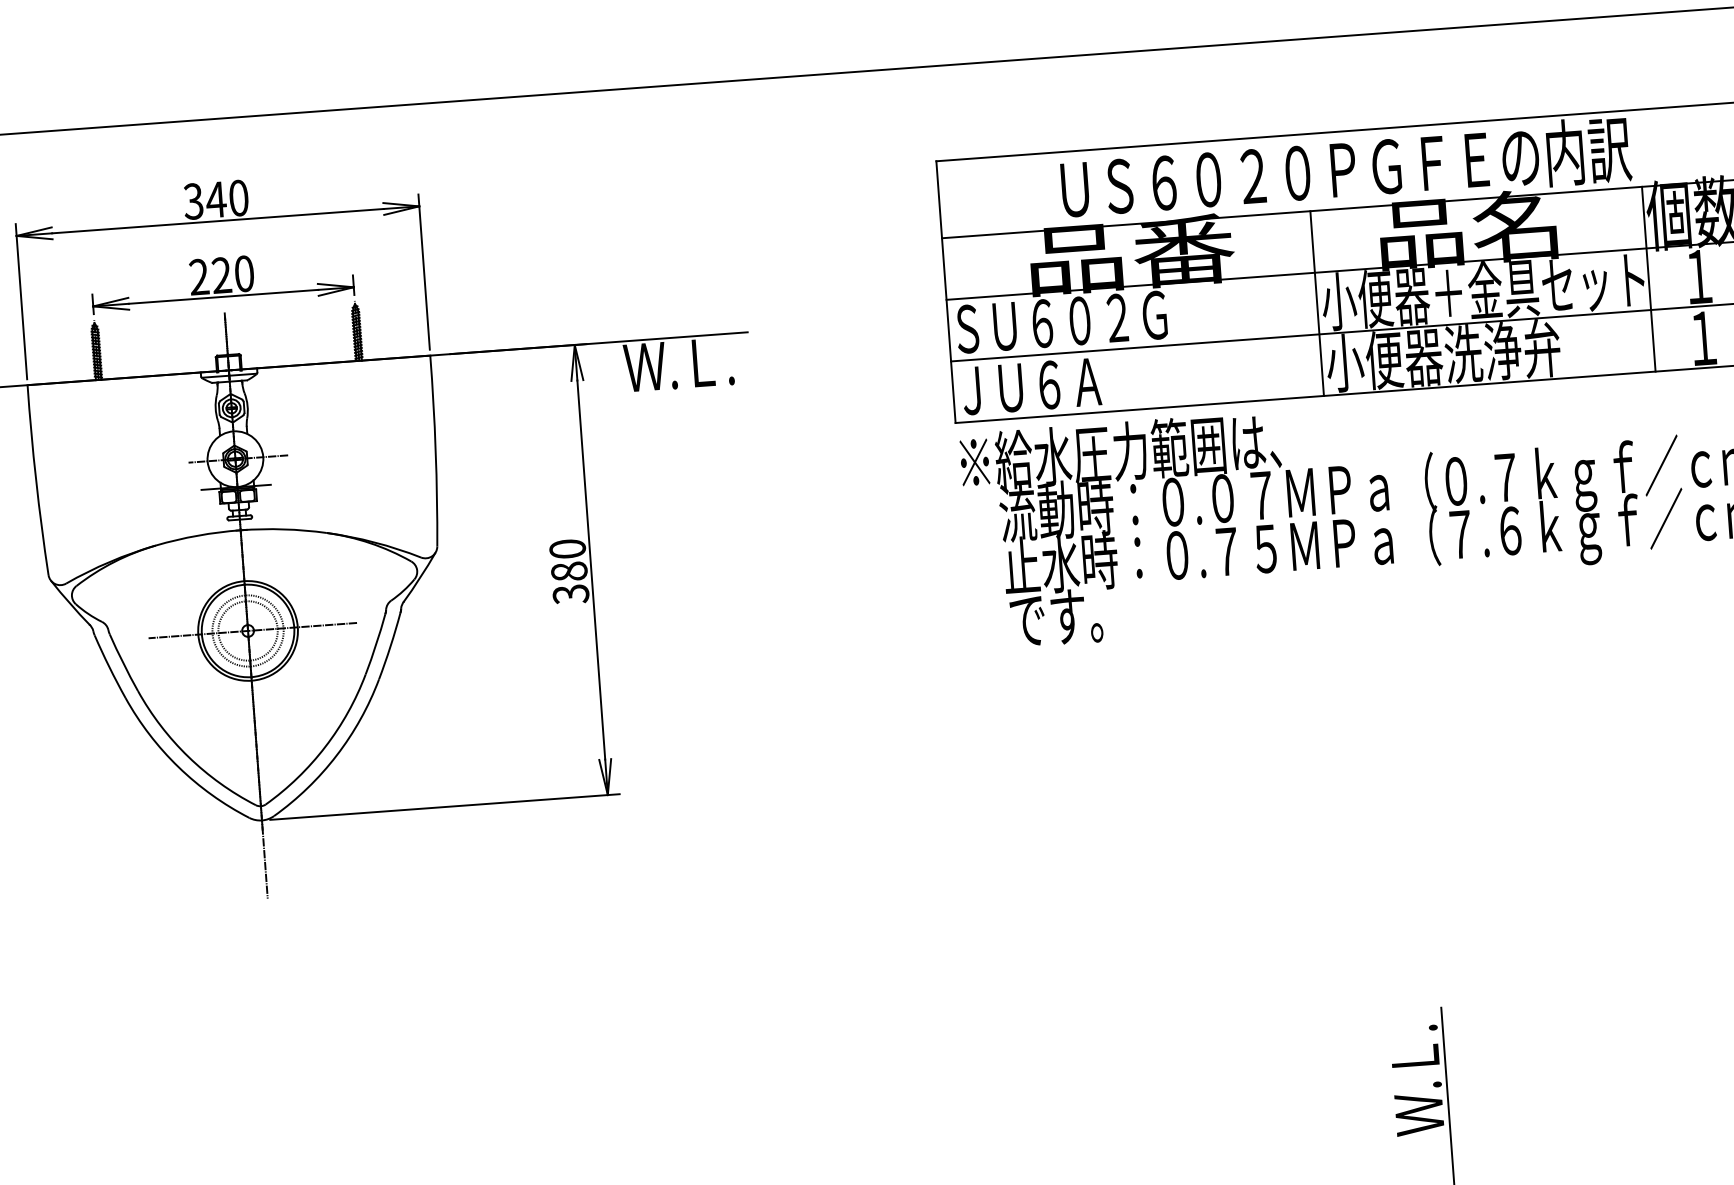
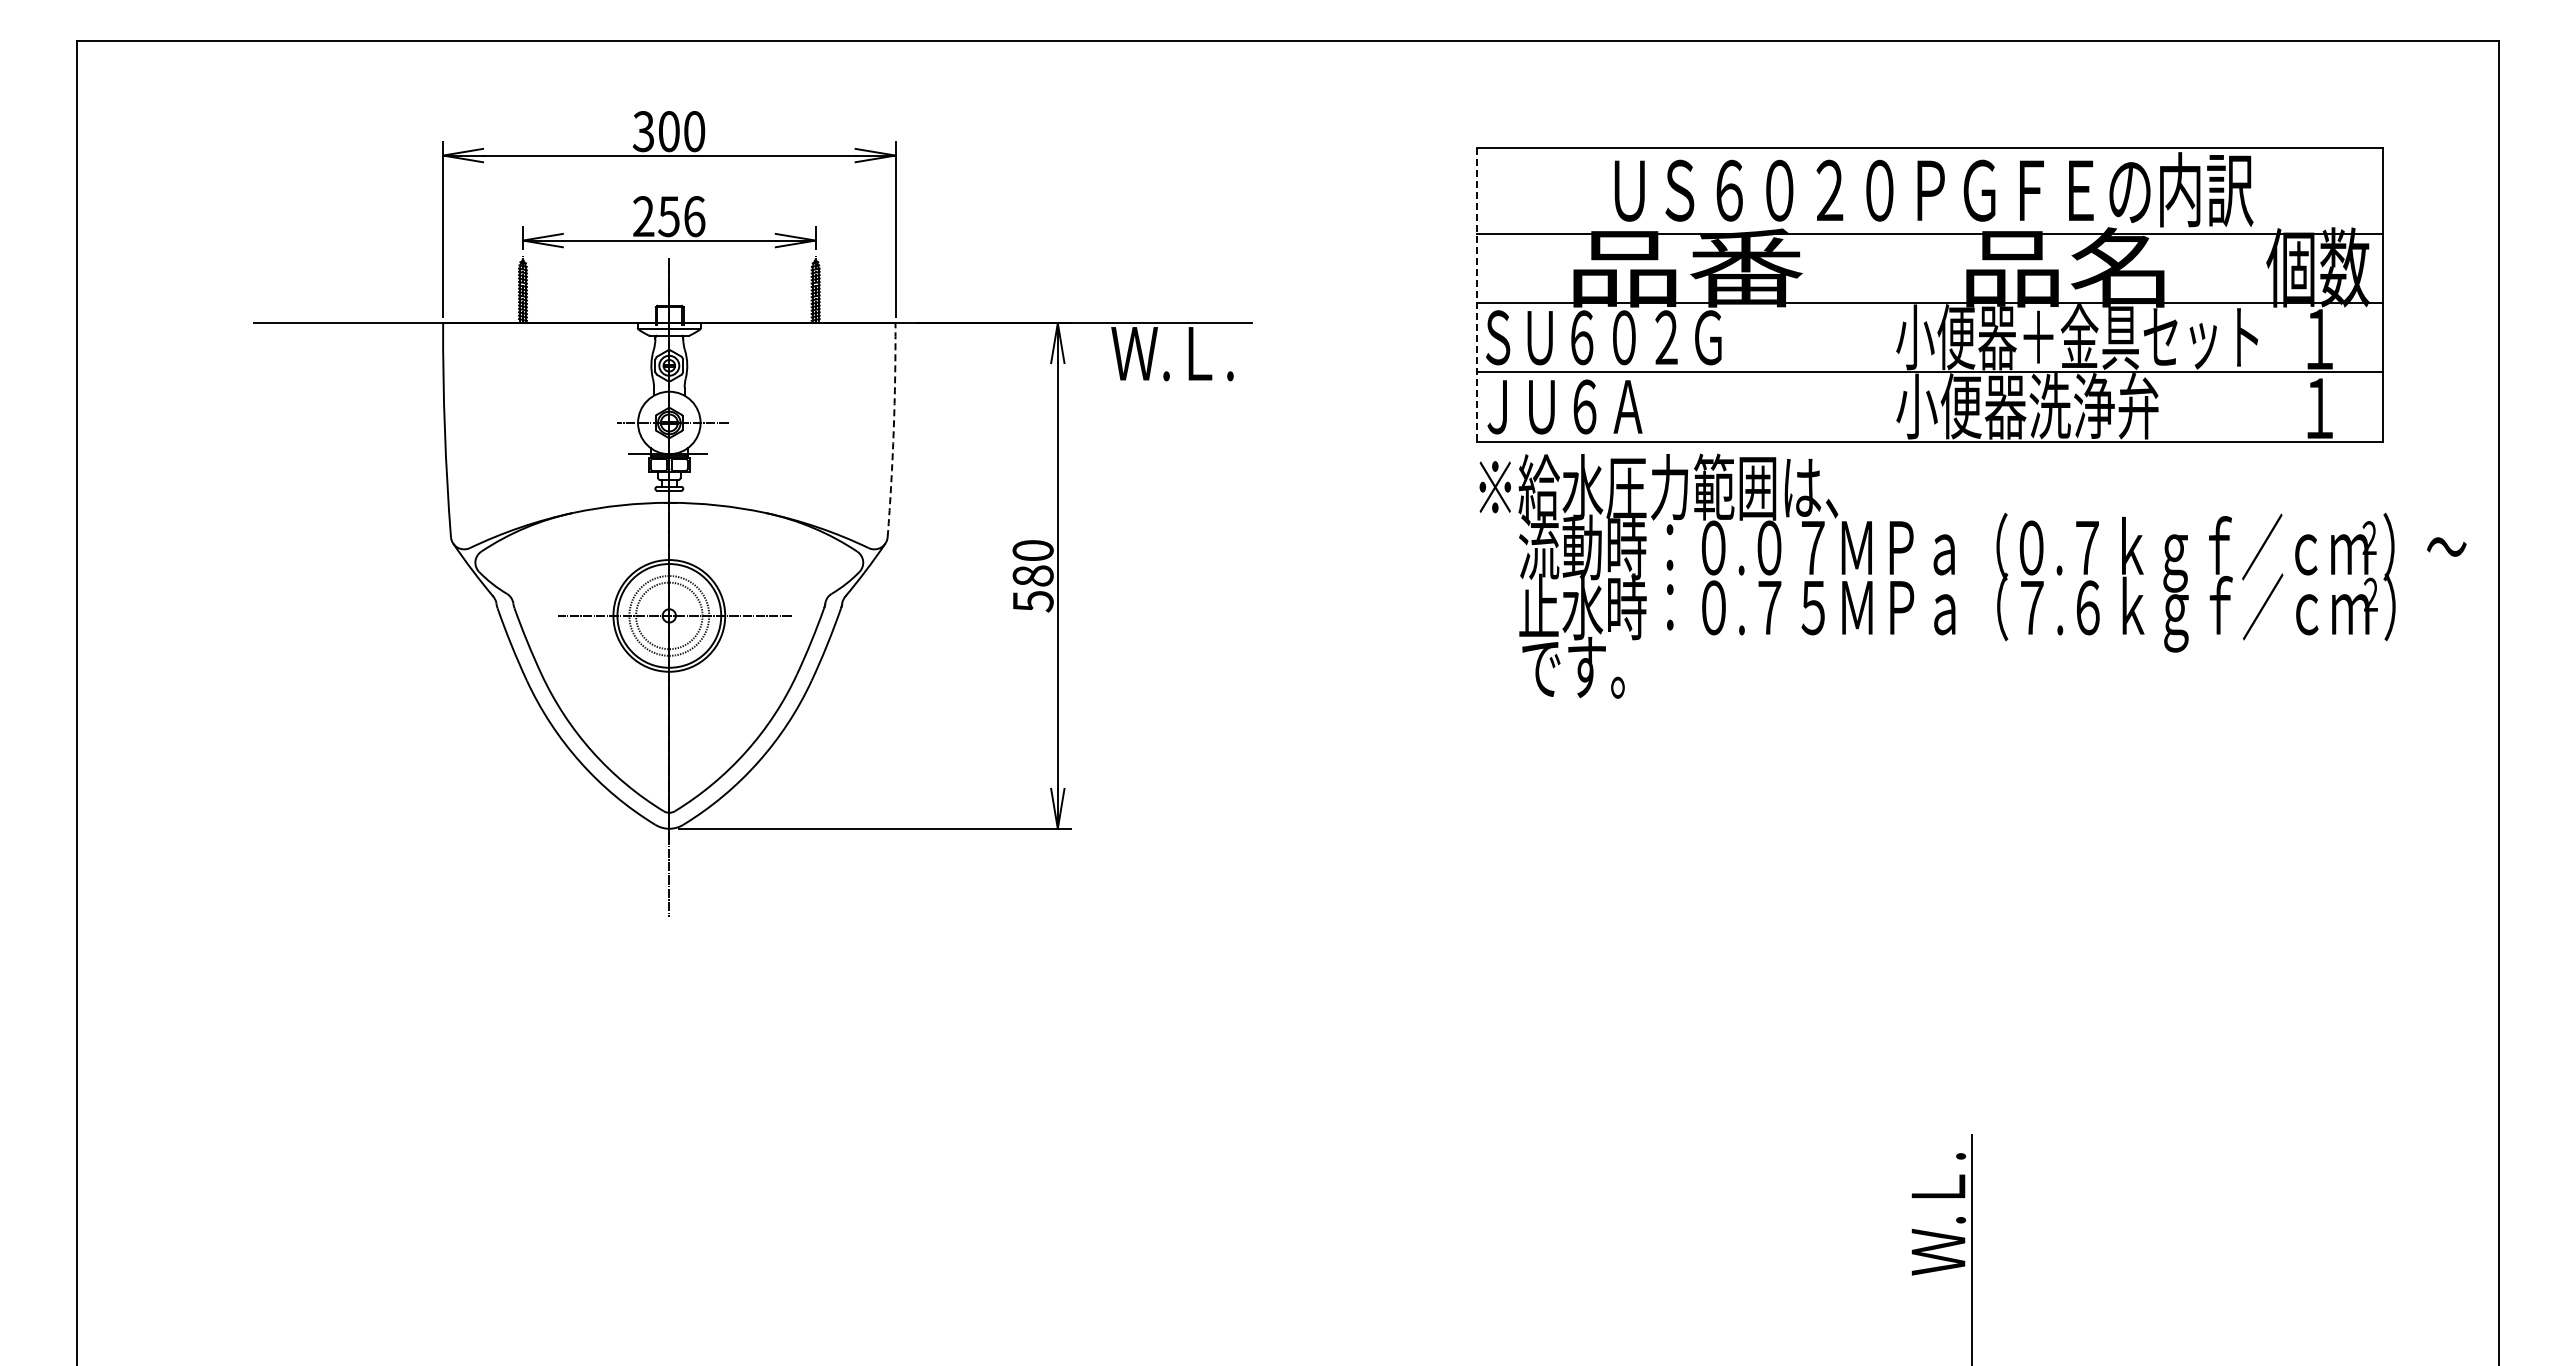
text: (215, 199) -> (668, 131), 340 -> 300
text: (232, 274) -> (681, 216), 220 -> 256
line: (1649, 278) -> (2263, 337), removed
line: (945, 292) -> (1476, 295), solid -> dashed
line: (1316, 303) -> (1890, 337), removed
arc: (435, 451) -> (893, 430), solid -> dashed
text: (570, 594) -> (1032, 601), 380 -> 580

